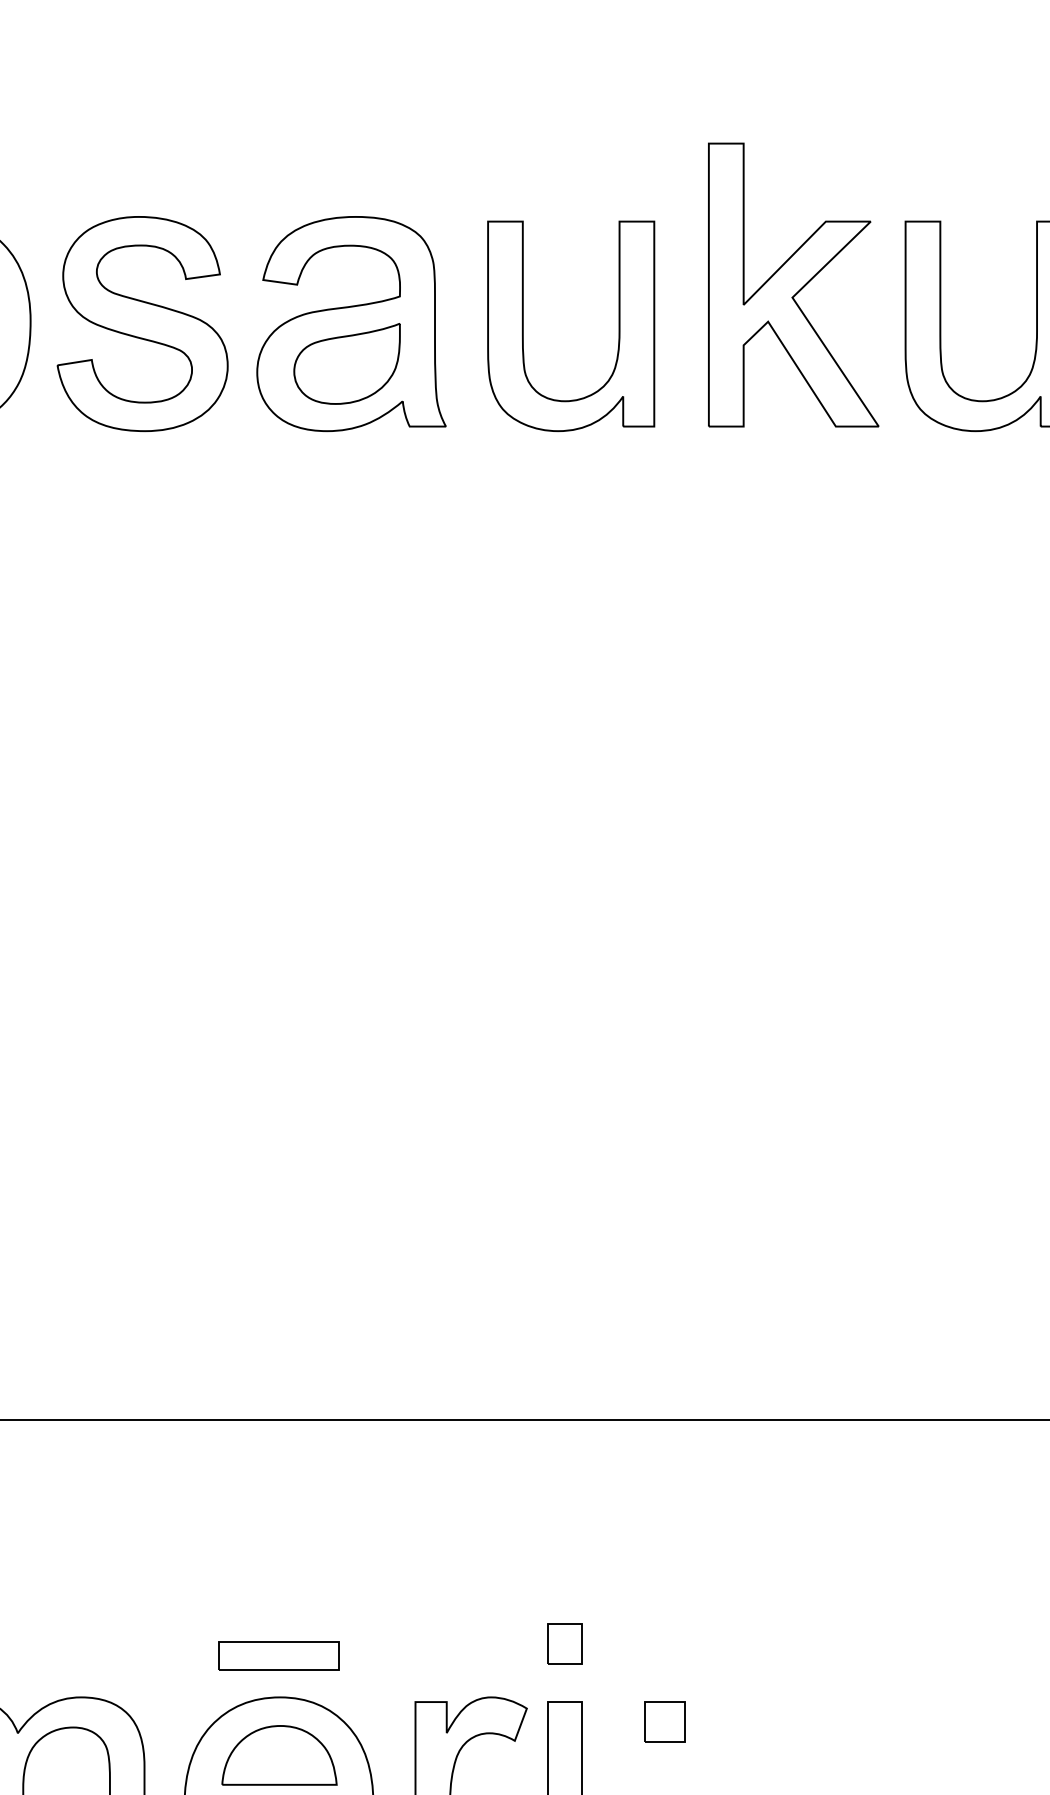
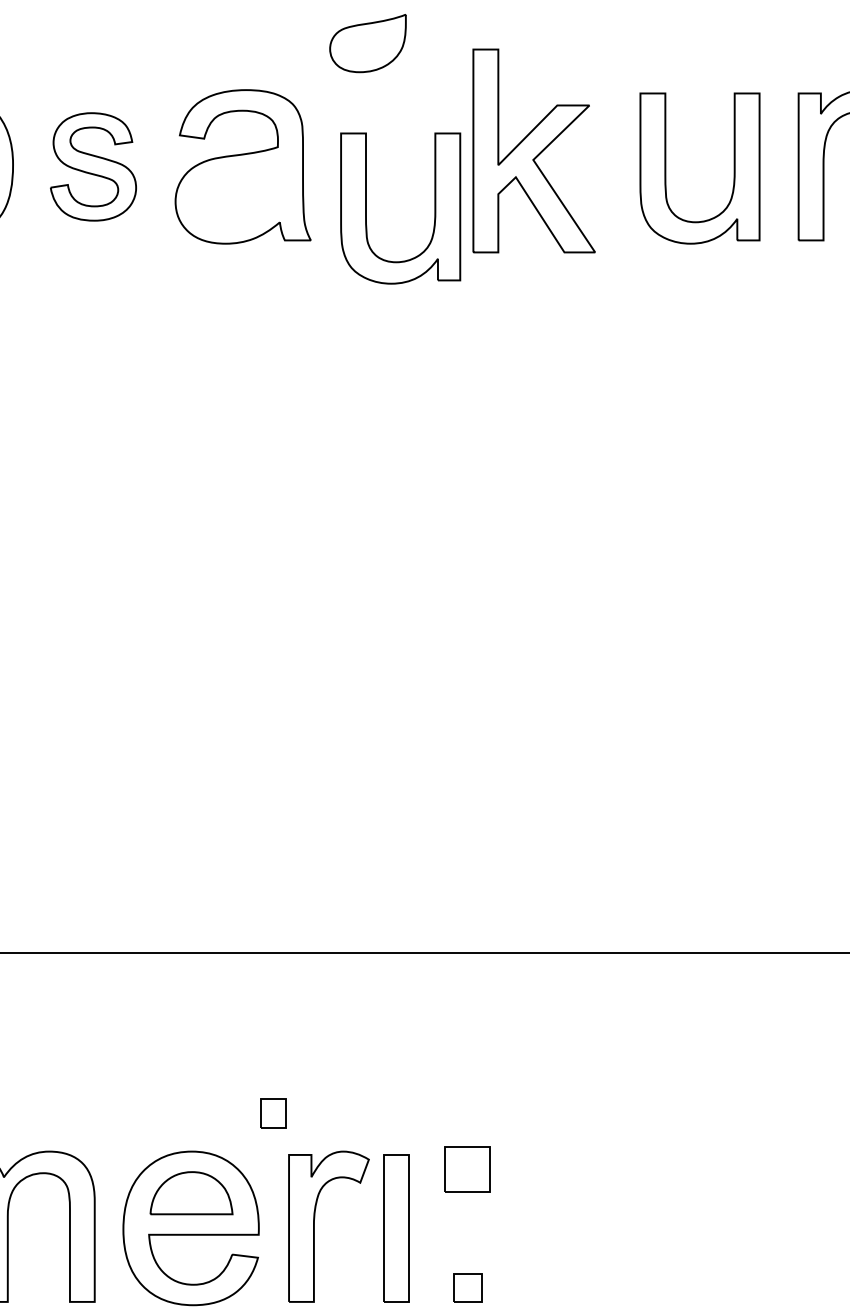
part: (792, 284) -> (533, 150), moved
part: (142, 323) -> (93, 166), size x0.7
part: (523, 326) -> (366, 208), moved
part: (346, 363) -> (367, 43), moved
part: (565, 1644) -> (273, 1113), moved
part: (278, 1655) -> (190, 1121), removed
part: (664, 1720) -> (467, 1168), size x1.6

